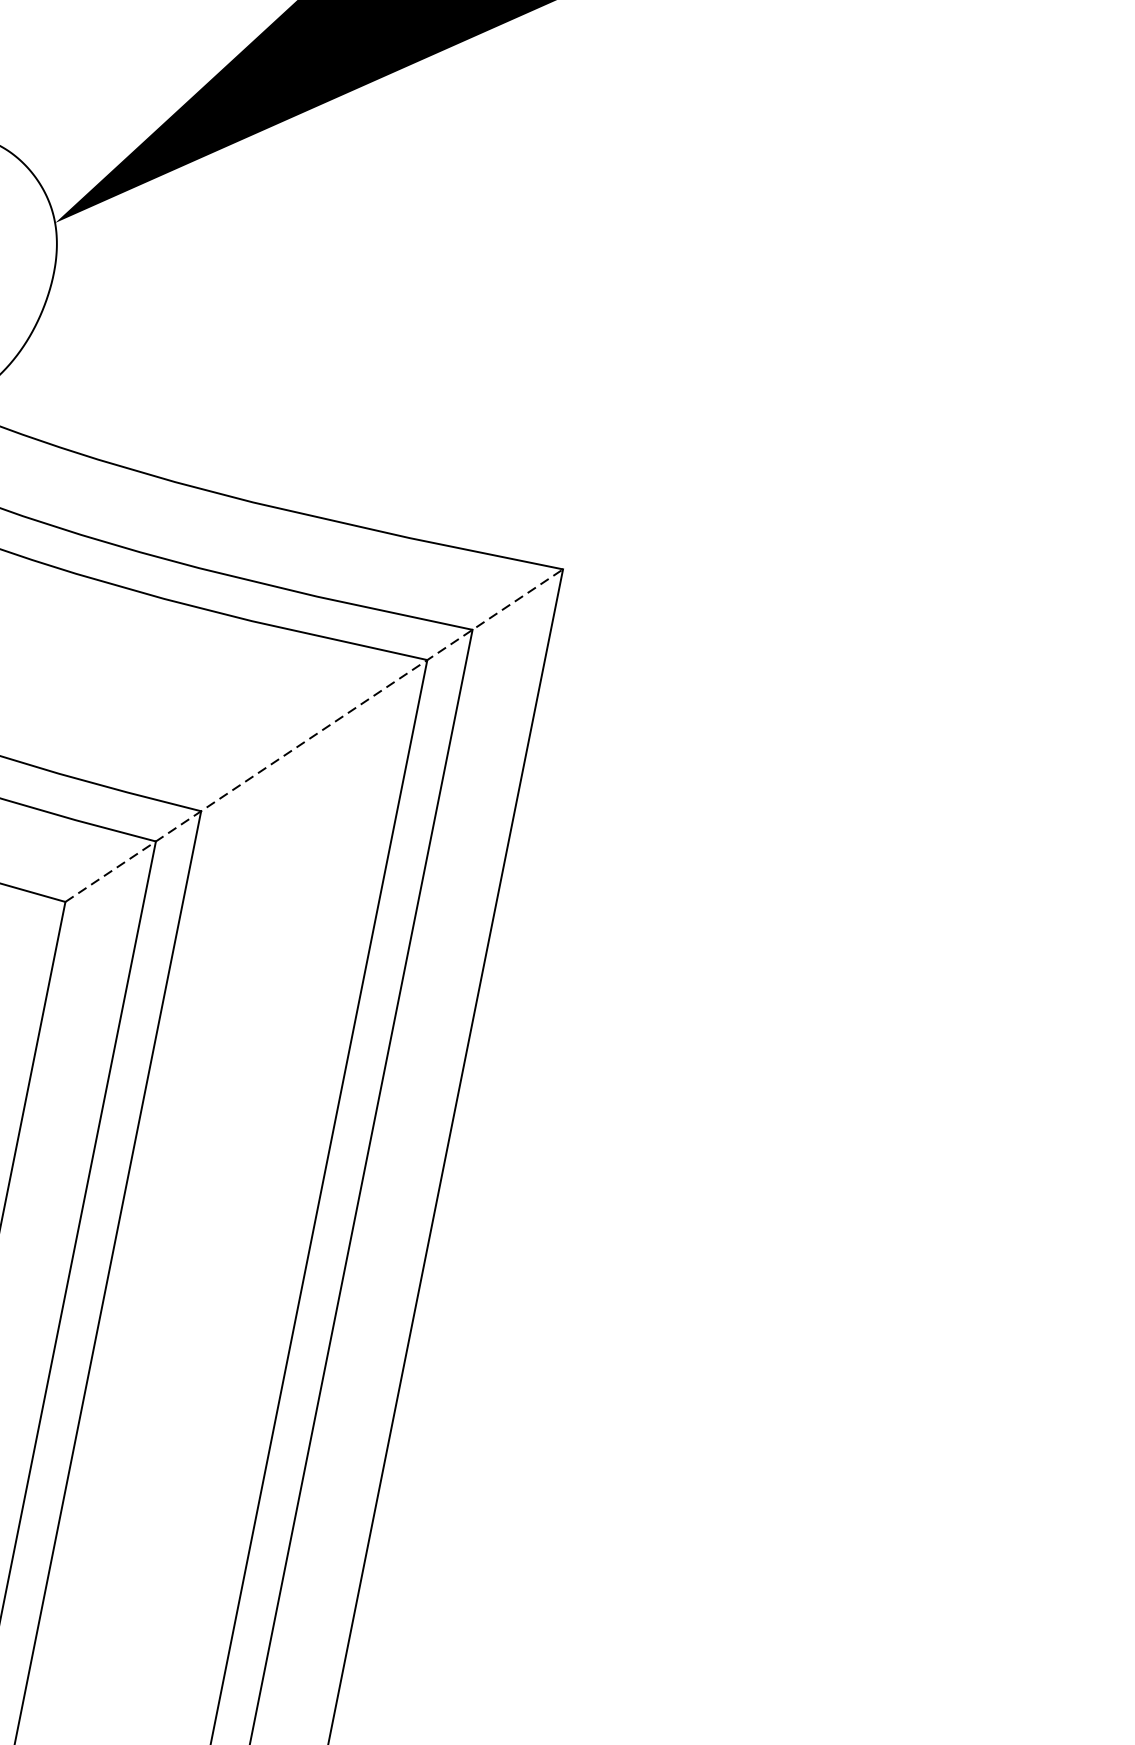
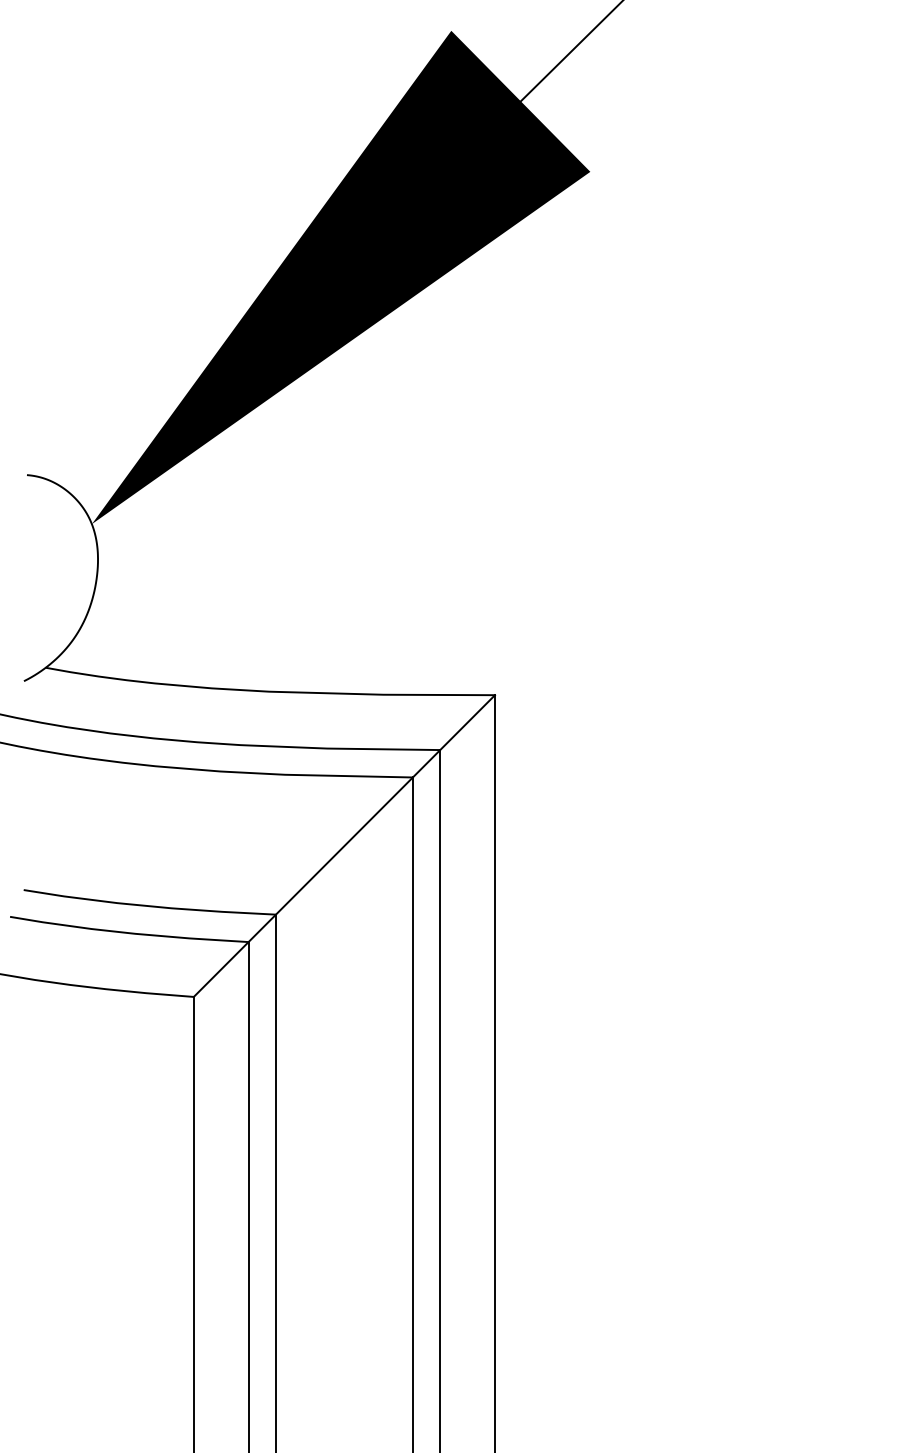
line: (314, 734) -> (344, 845), dashed -> solid

